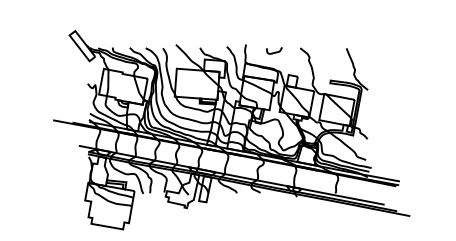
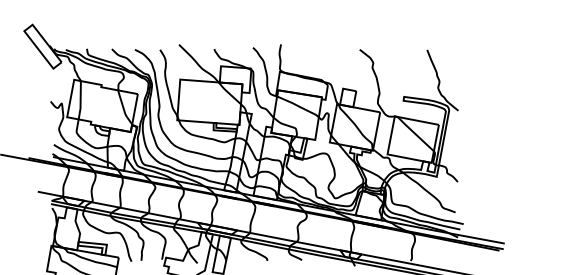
curve: (275, 51) -> (323, 54), removed

